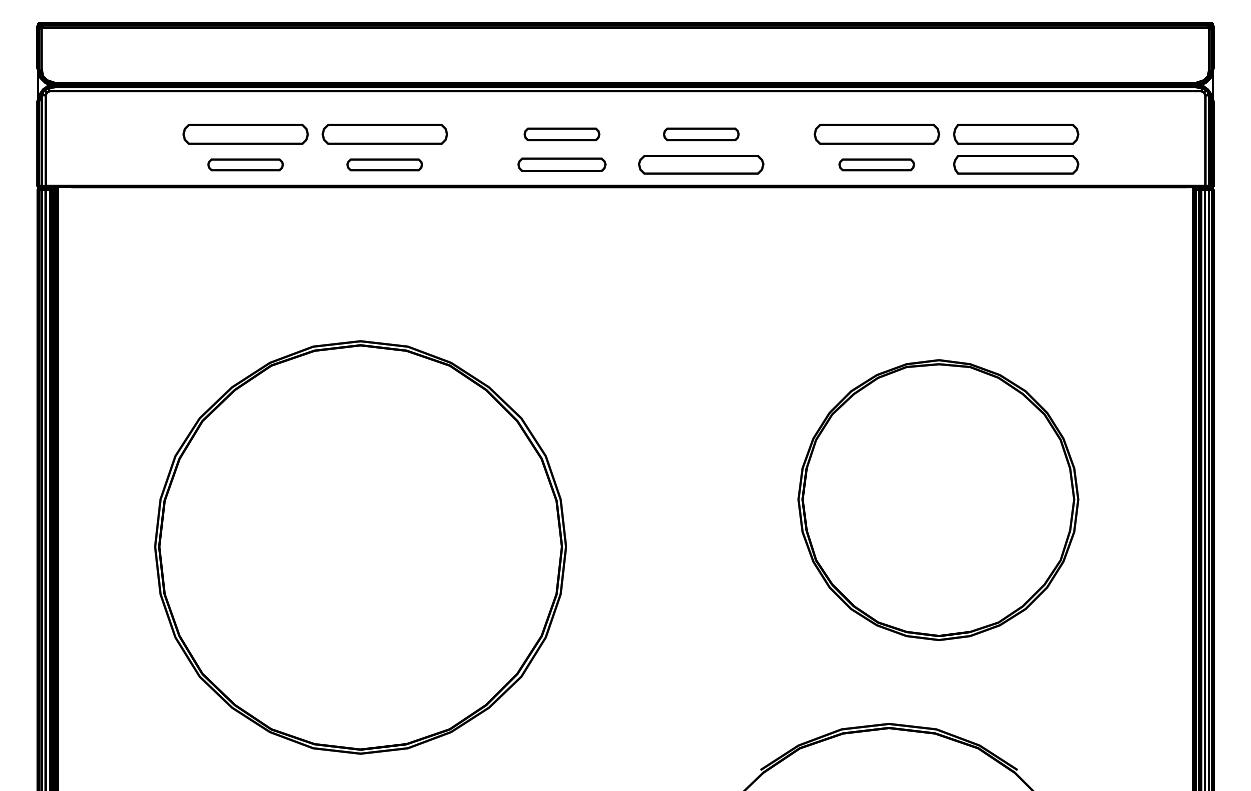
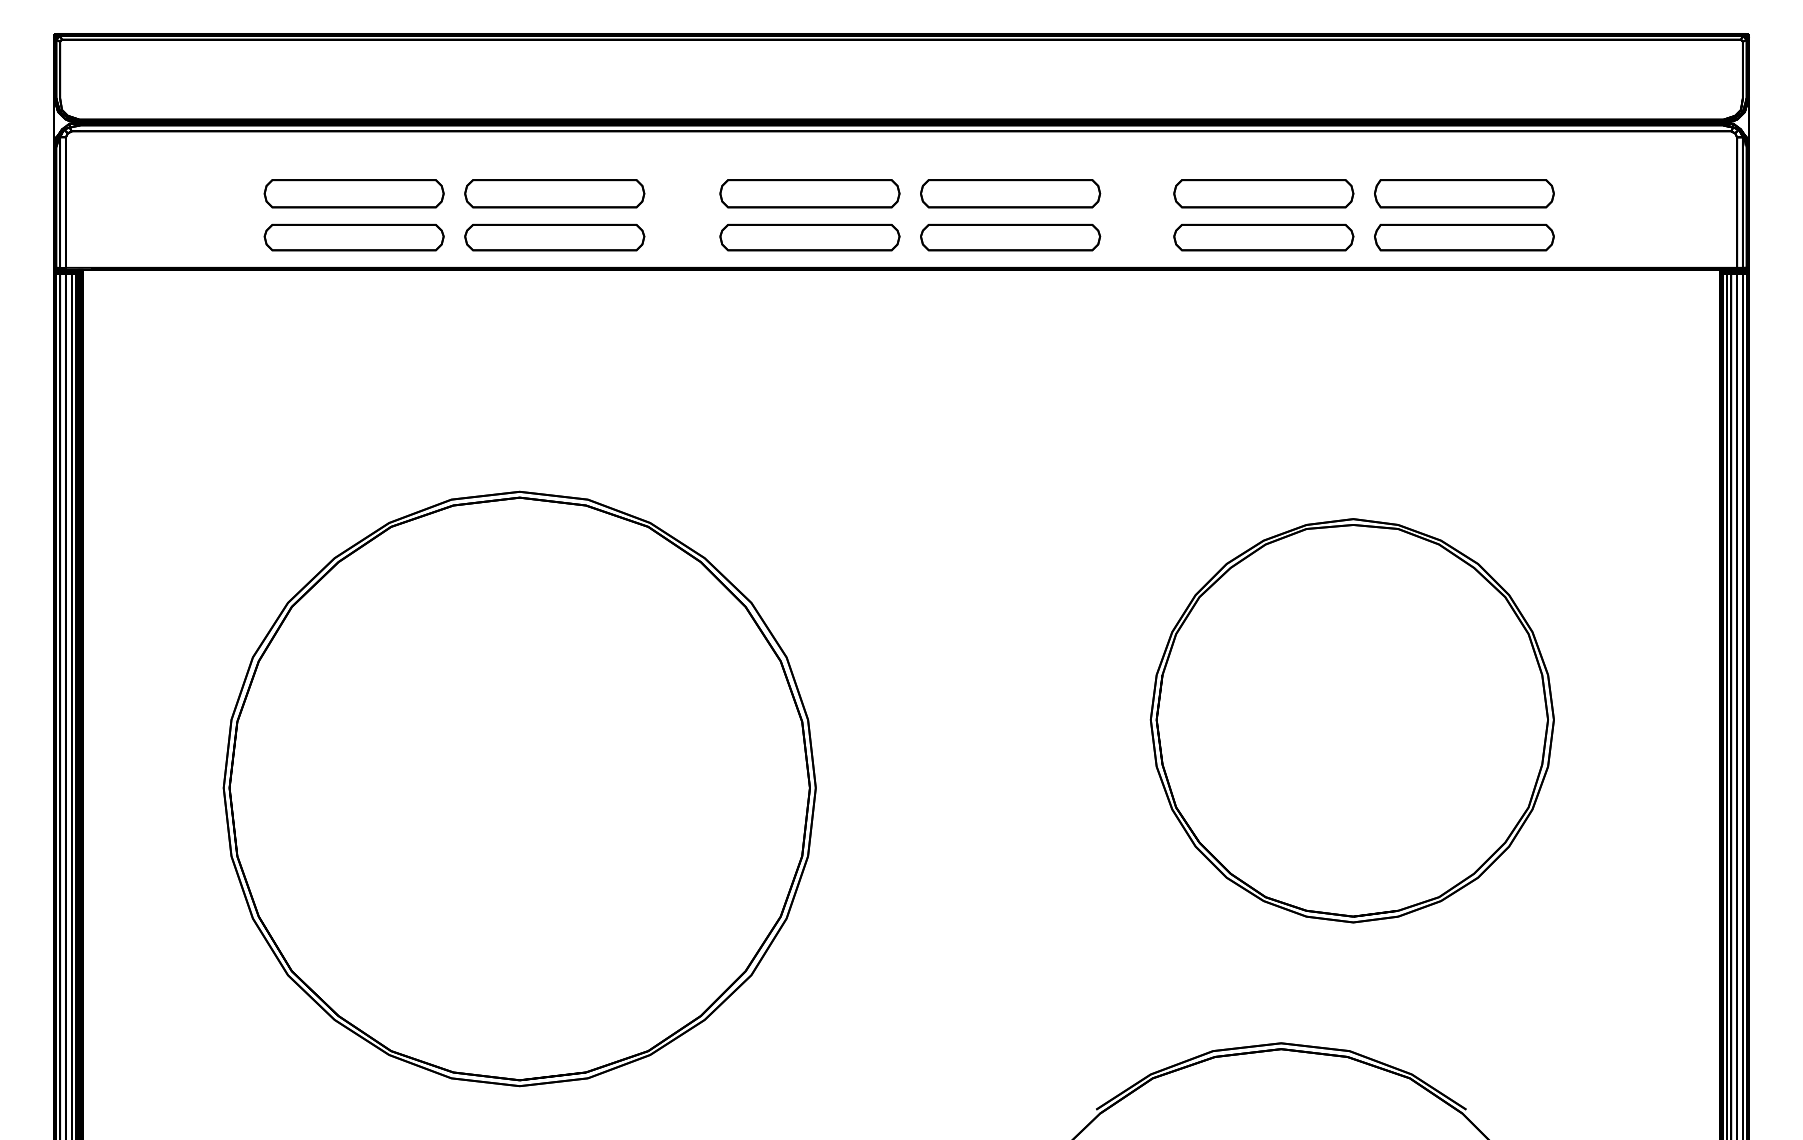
part: (561, 134) -> (809, 193), size x1.67
part: (701, 134) -> (1011, 193), size x1.67
part: (245, 164) -> (353, 237), size x1.67
part: (384, 164) -> (554, 237), size x1.67
part: (561, 164) -> (809, 237), size x1.43
part: (876, 164) -> (1263, 237), size x1.67

